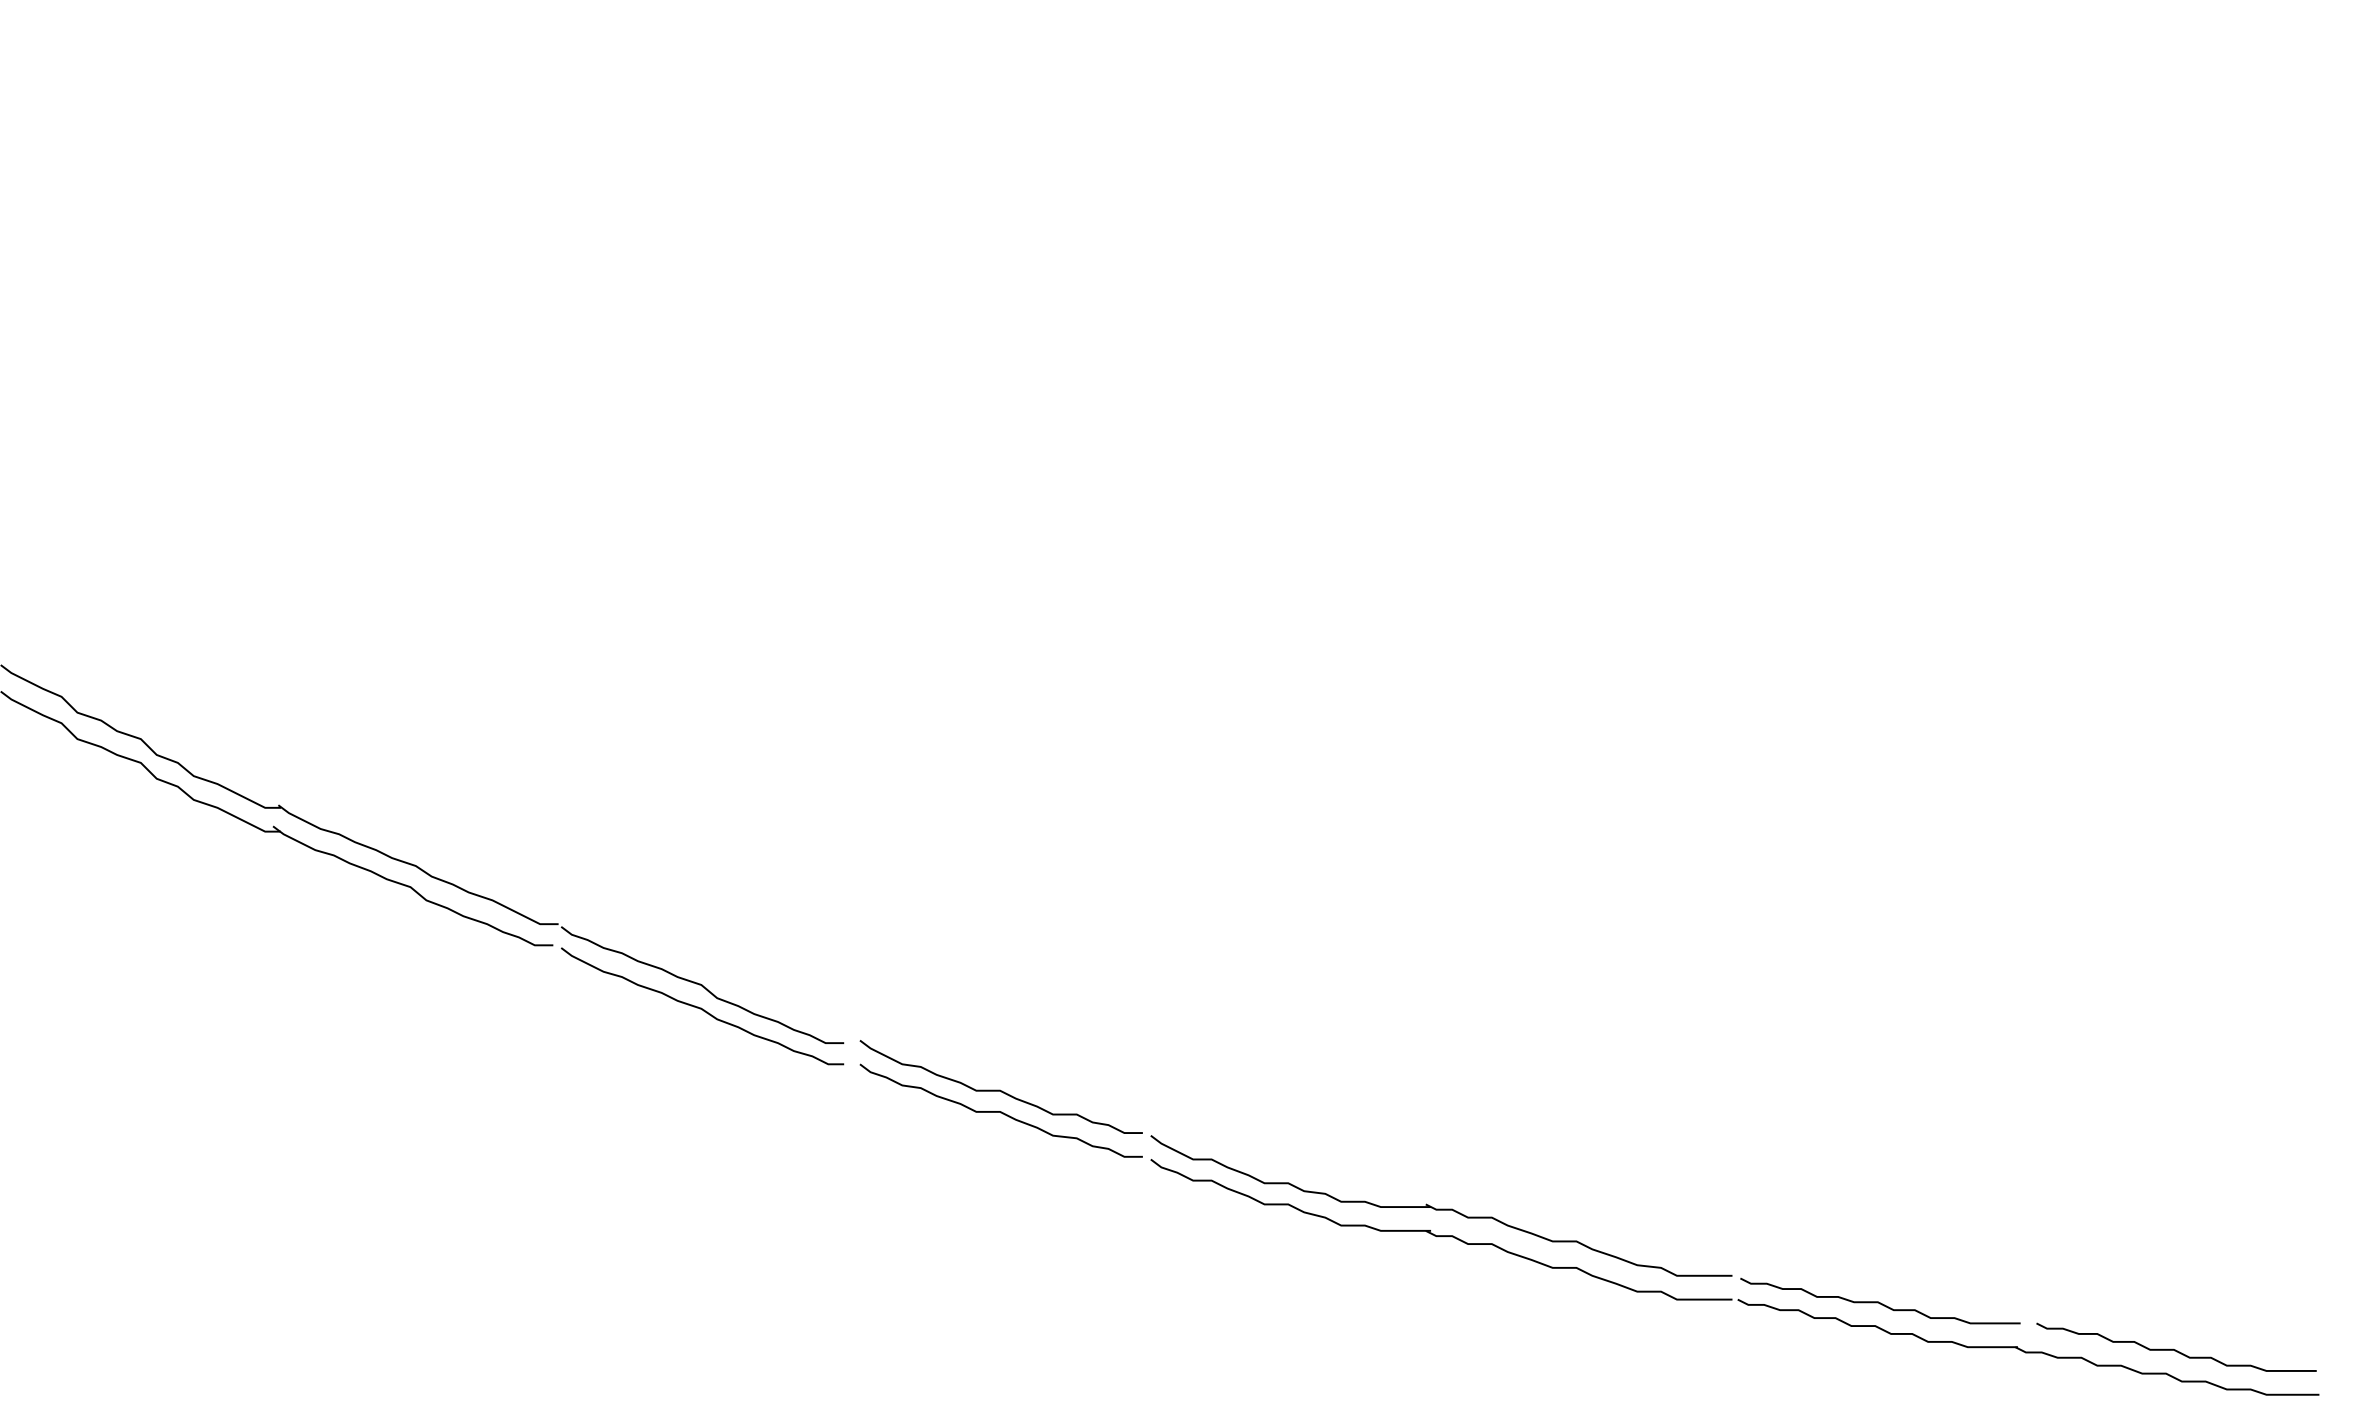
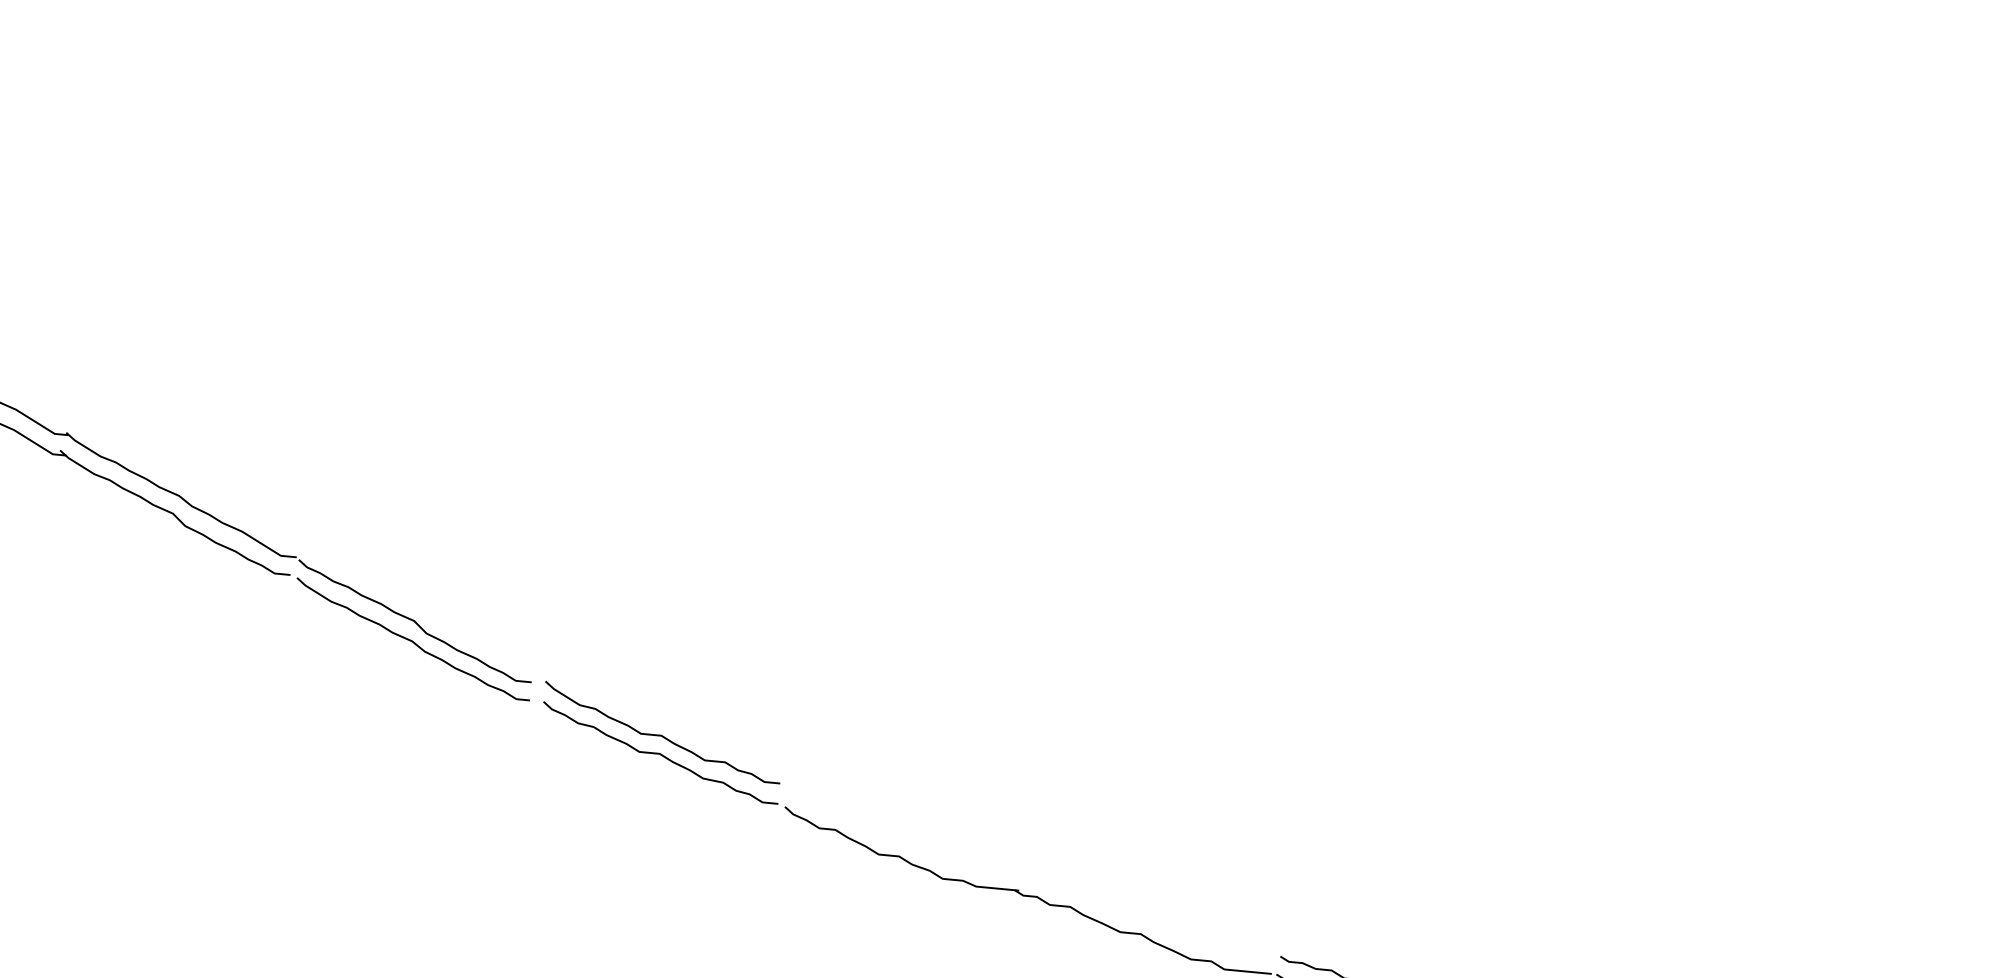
part: (1441, 1205) -> (1030, 869), removed

